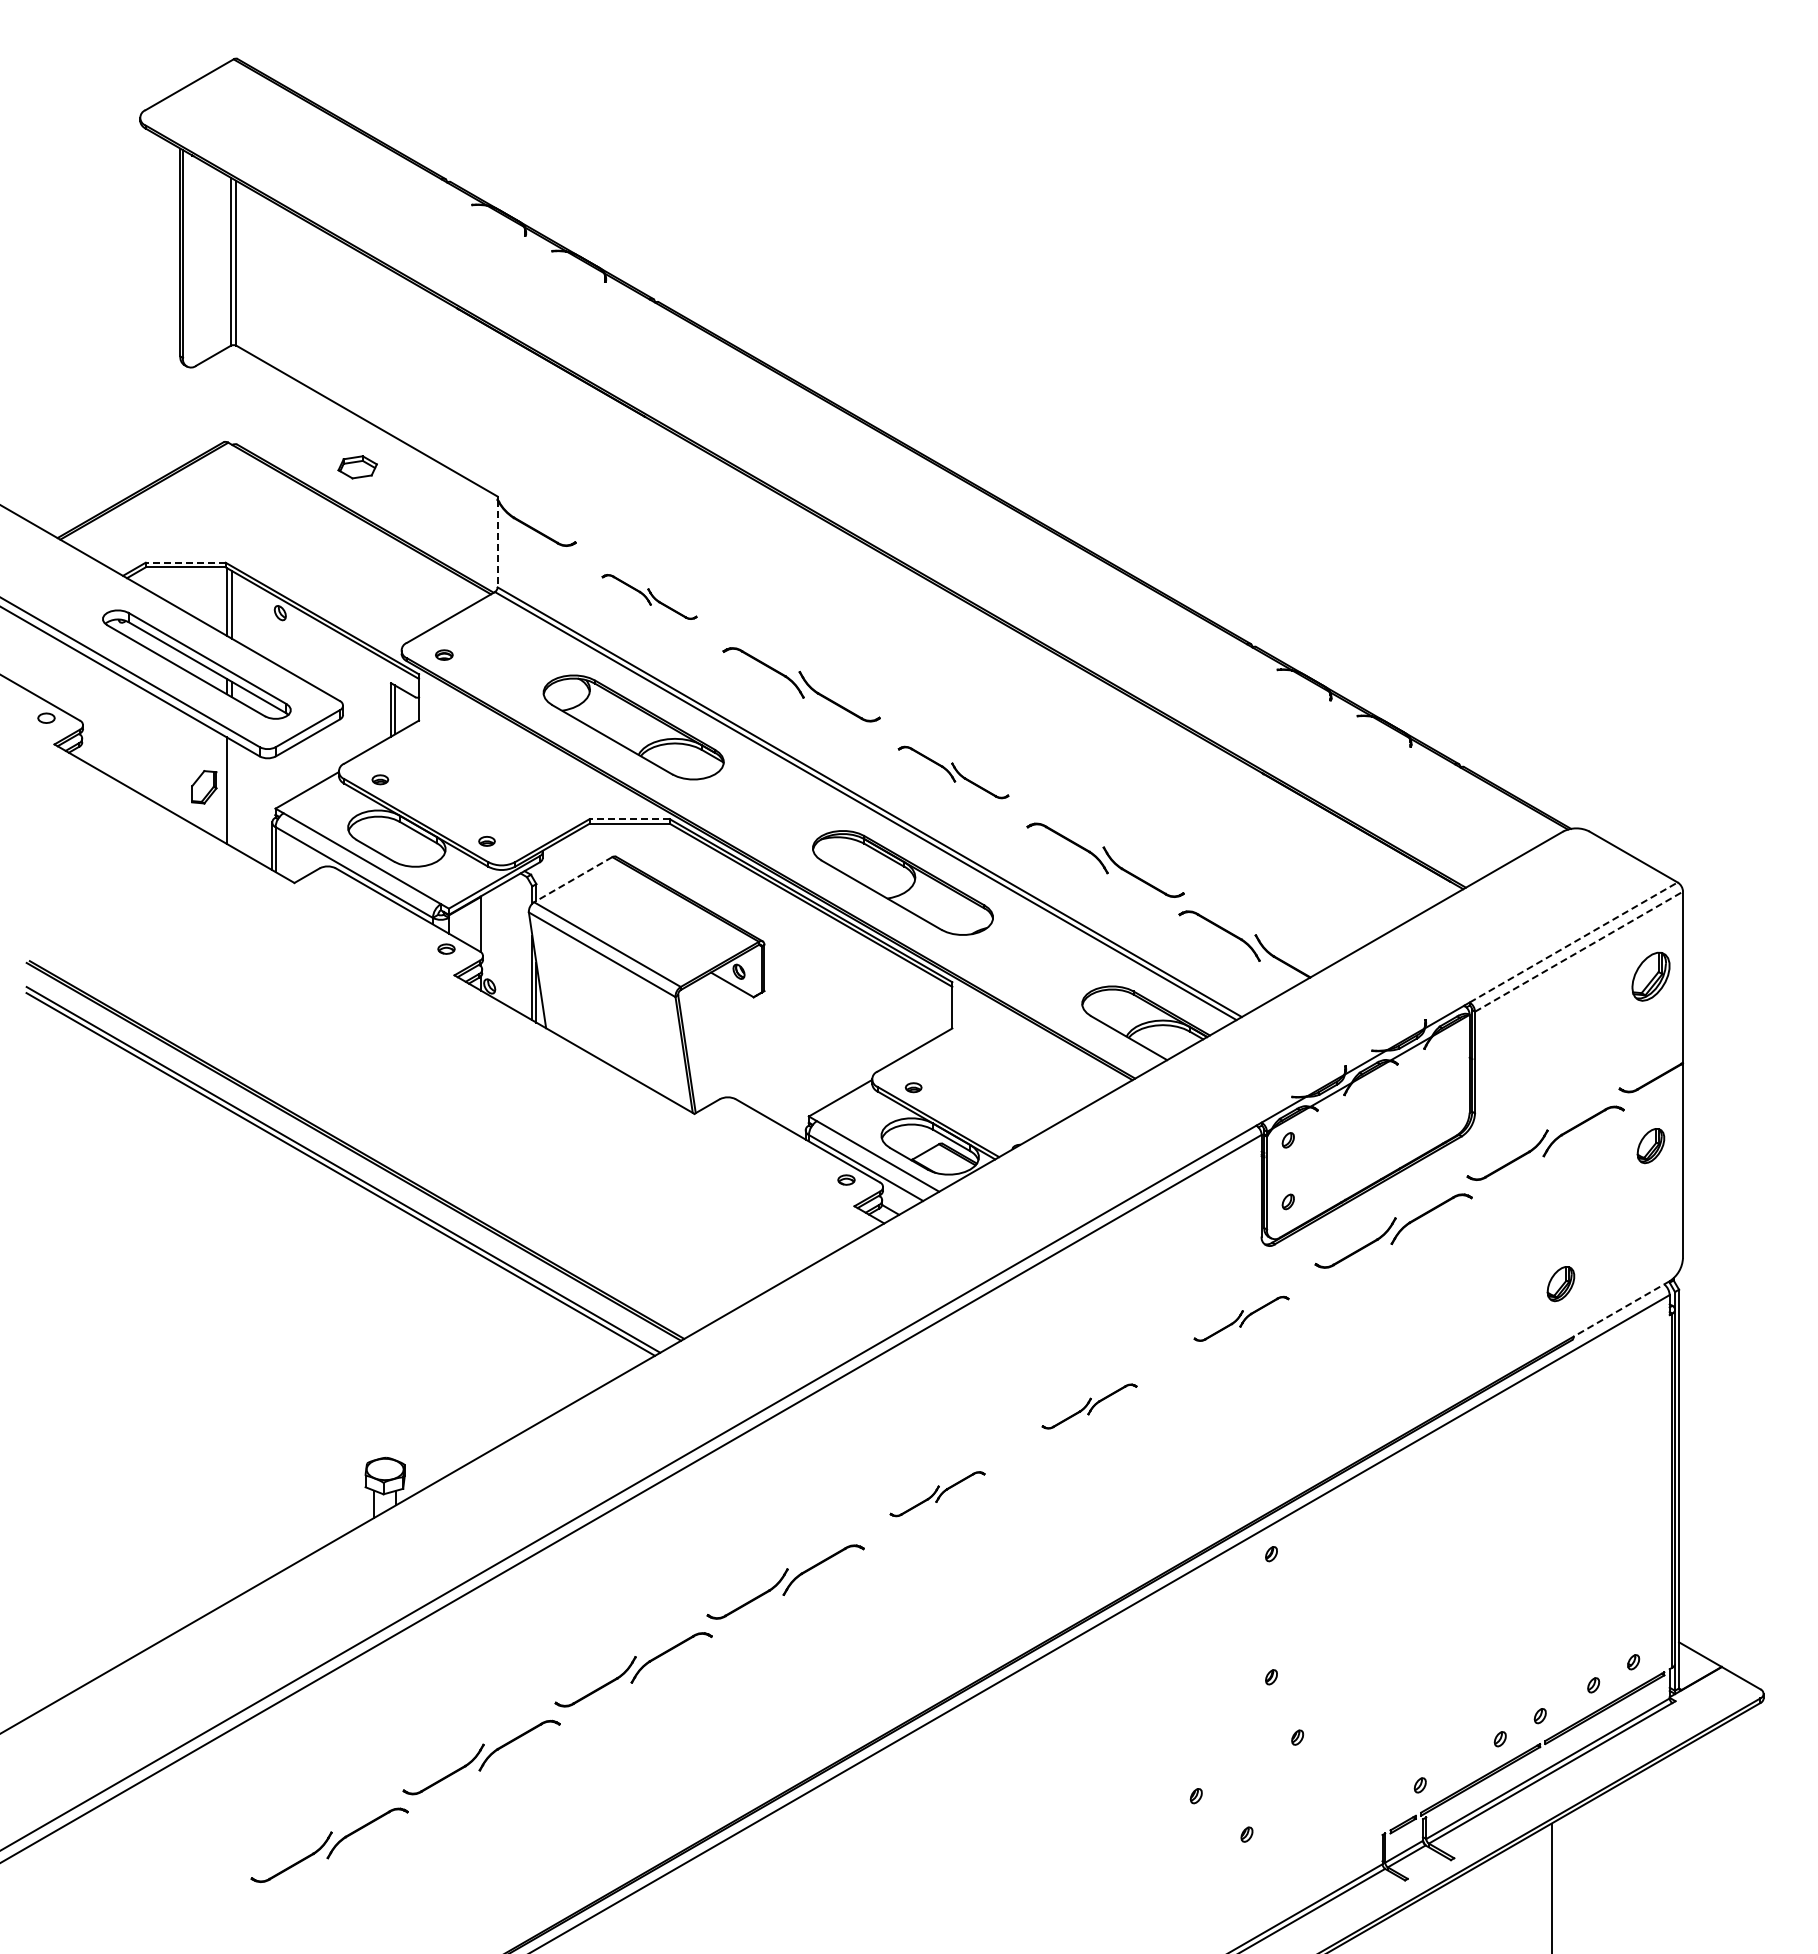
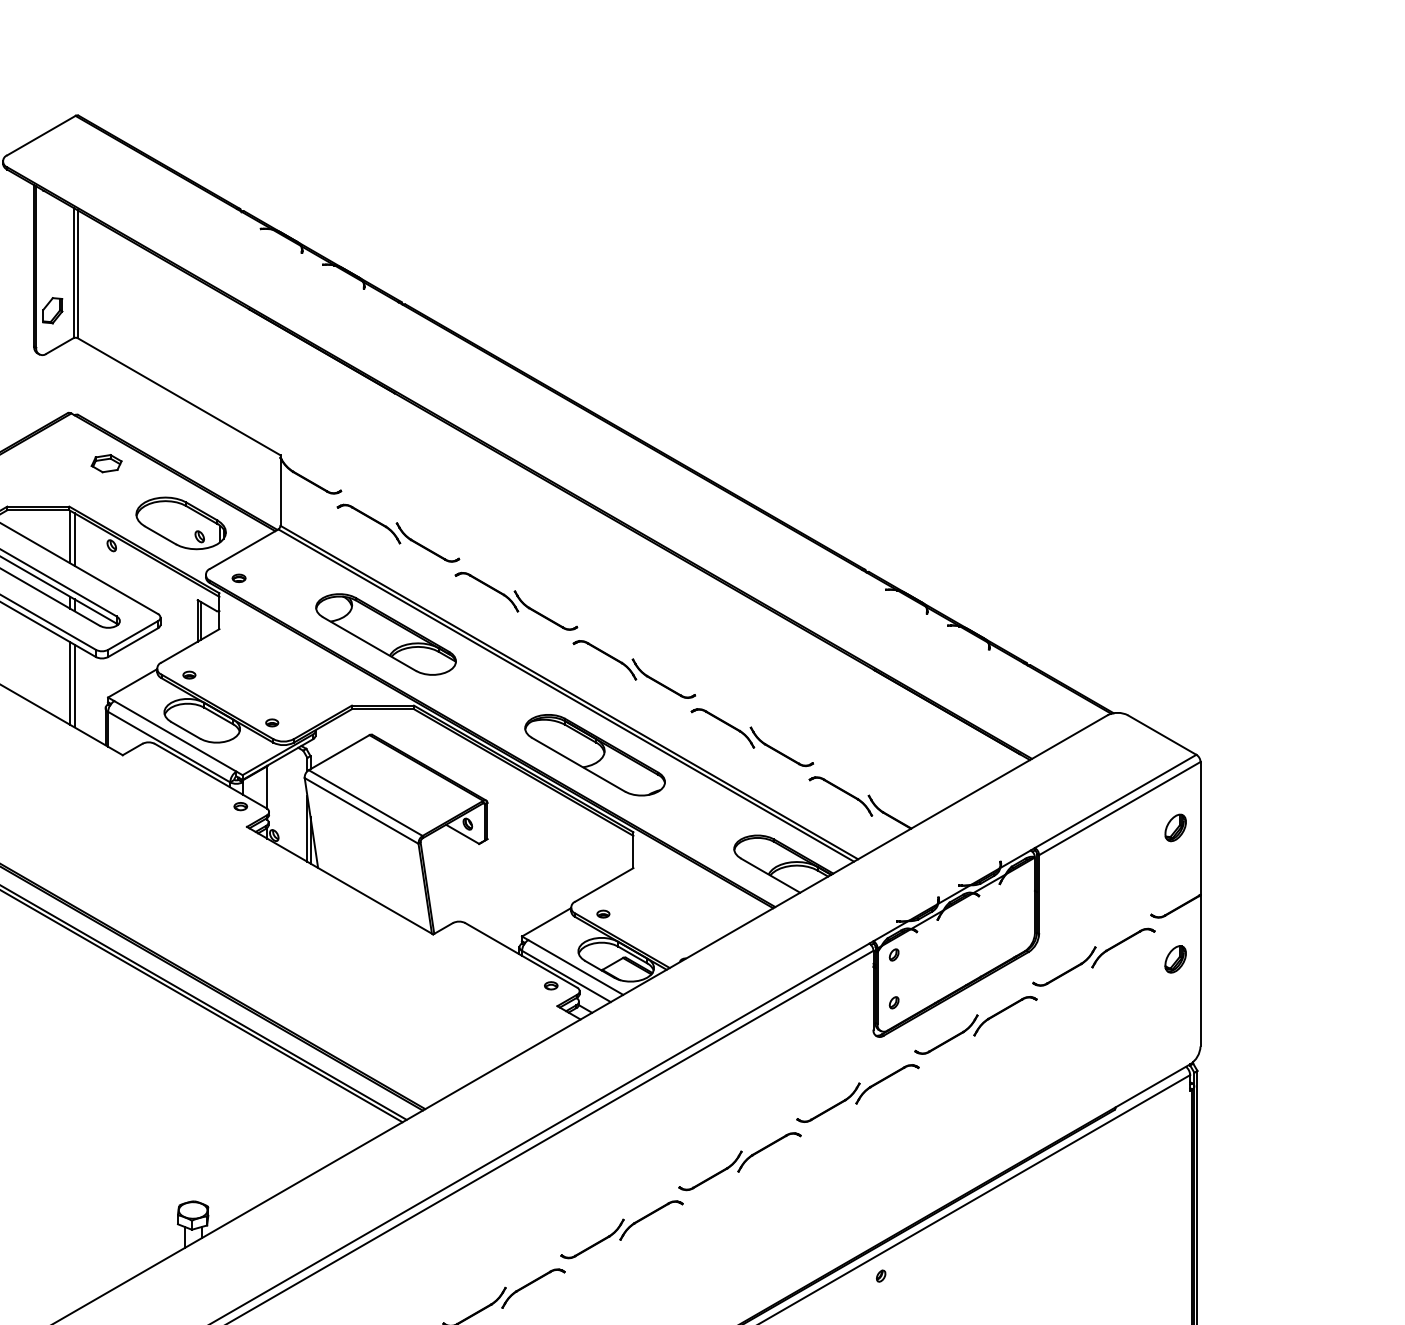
part: (357, 467) -> (106, 463), moved
line: (497, 543) -> (280, 491), dashed -> solid
line: (185, 562) -> (38, 506), dashed -> solid
part: (369, 584) -> (181, 523), added
part: (649, 596) -> (398, 532), size x1.67
part: (953, 772) -> (634, 669), size x1.43
part: (204, 787) -> (52, 310), moved
line: (232, 793) -> (74, 685), added
line: (629, 819) -> (382, 705), dashed -> solid
line: (572, 879) -> (338, 752), dashed -> solid
line: (1574, 942) -> (1116, 801), dashed -> solid
line: (1579, 951) -> (1120, 808), dashed -> solid
part: (1650, 976) -> (1175, 827), size x0.71
part: (1560, 1284) -> (1105, 1066), removed
line: (1621, 1309) -> (1152, 1086), dashed -> solid
part: (1241, 1318) -> (857, 1093), size x1.67
part: (1089, 1406) -> (739, 1161), size x1.67
part: (937, 1493) -> (621, 1229), size x1.67

